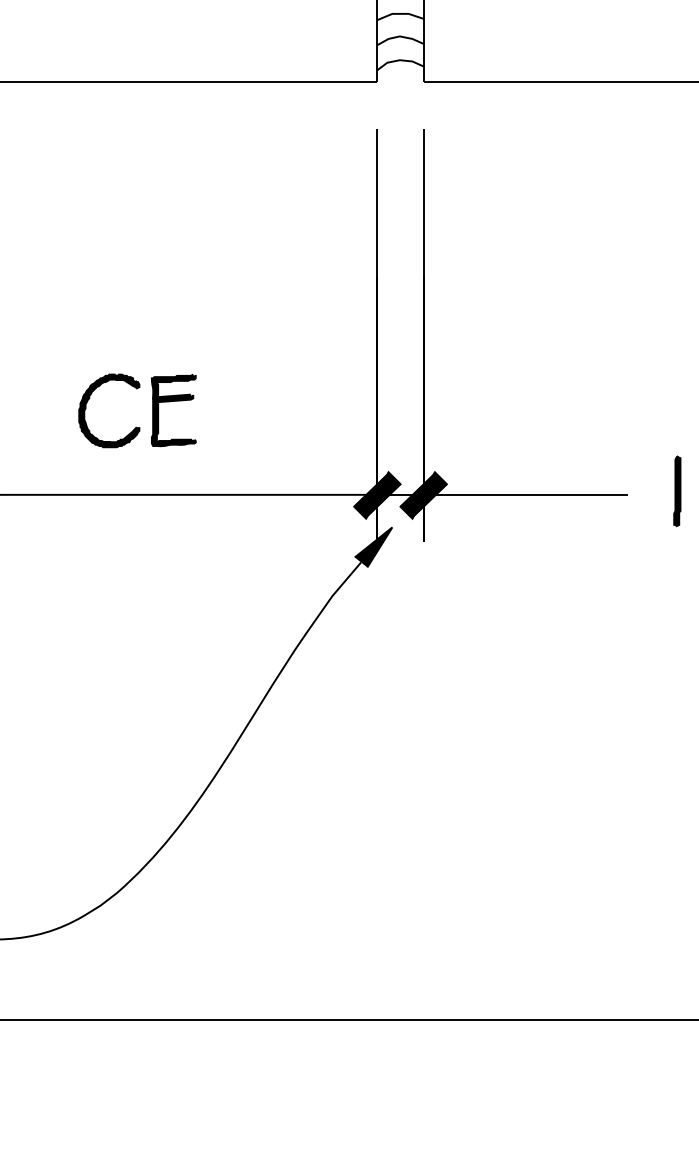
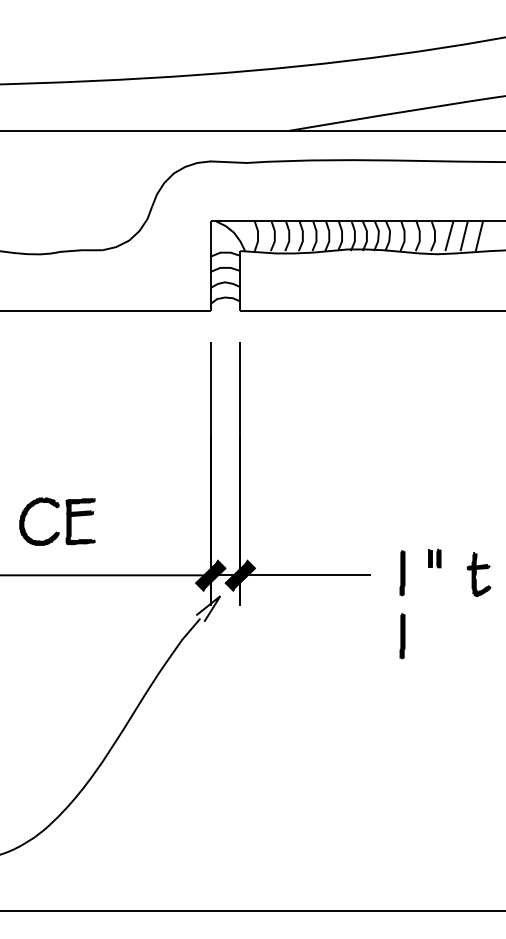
fill: (373, 546) -> (208, 608), removed
part: (677, 590) -> (402, 636), added

